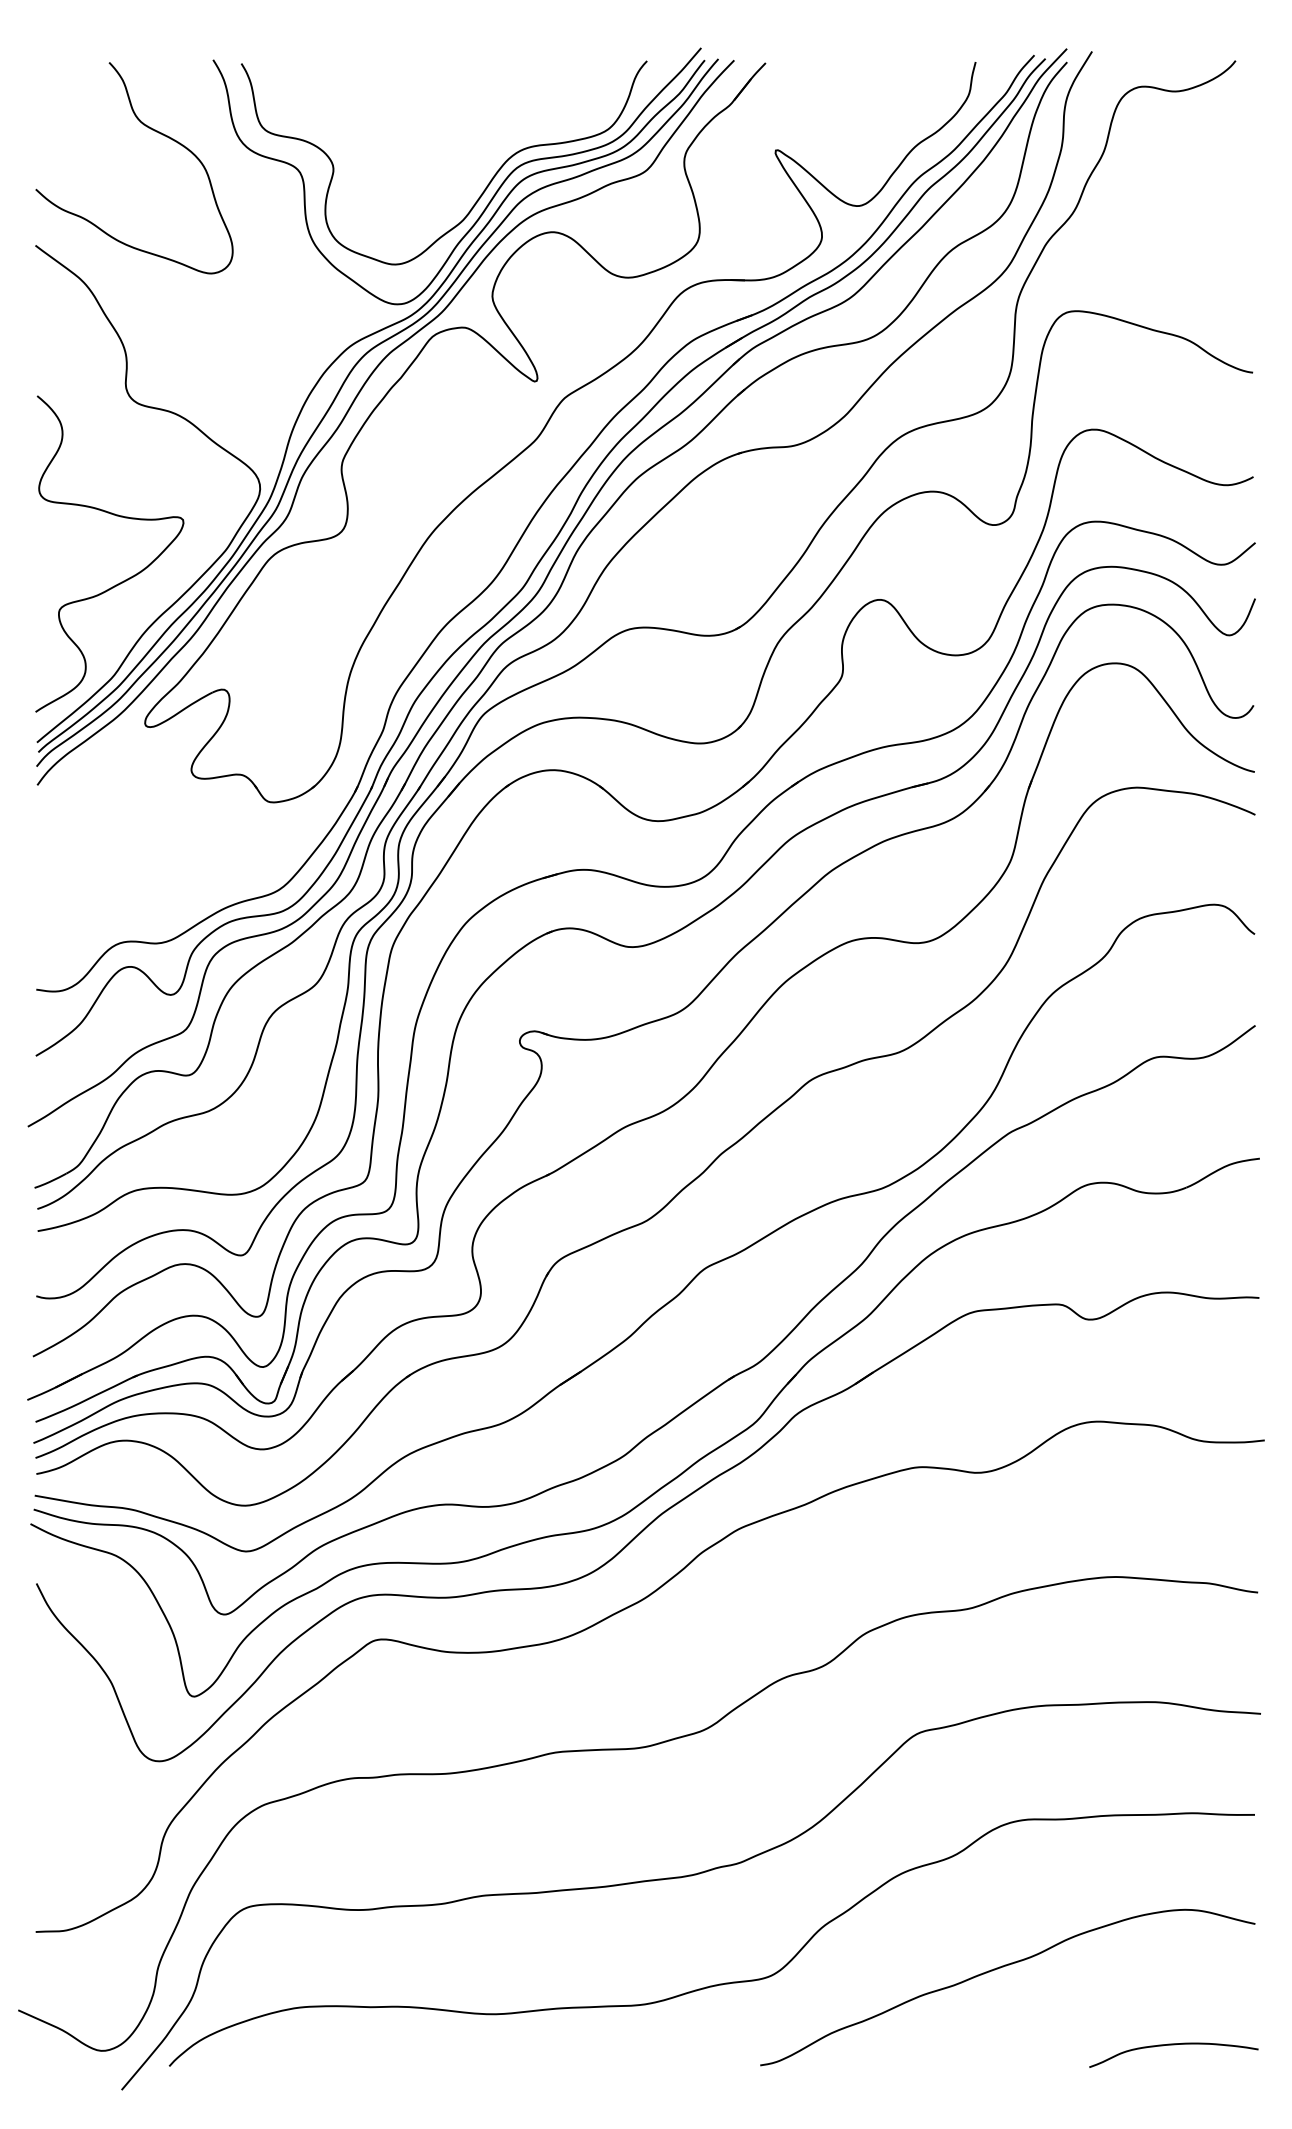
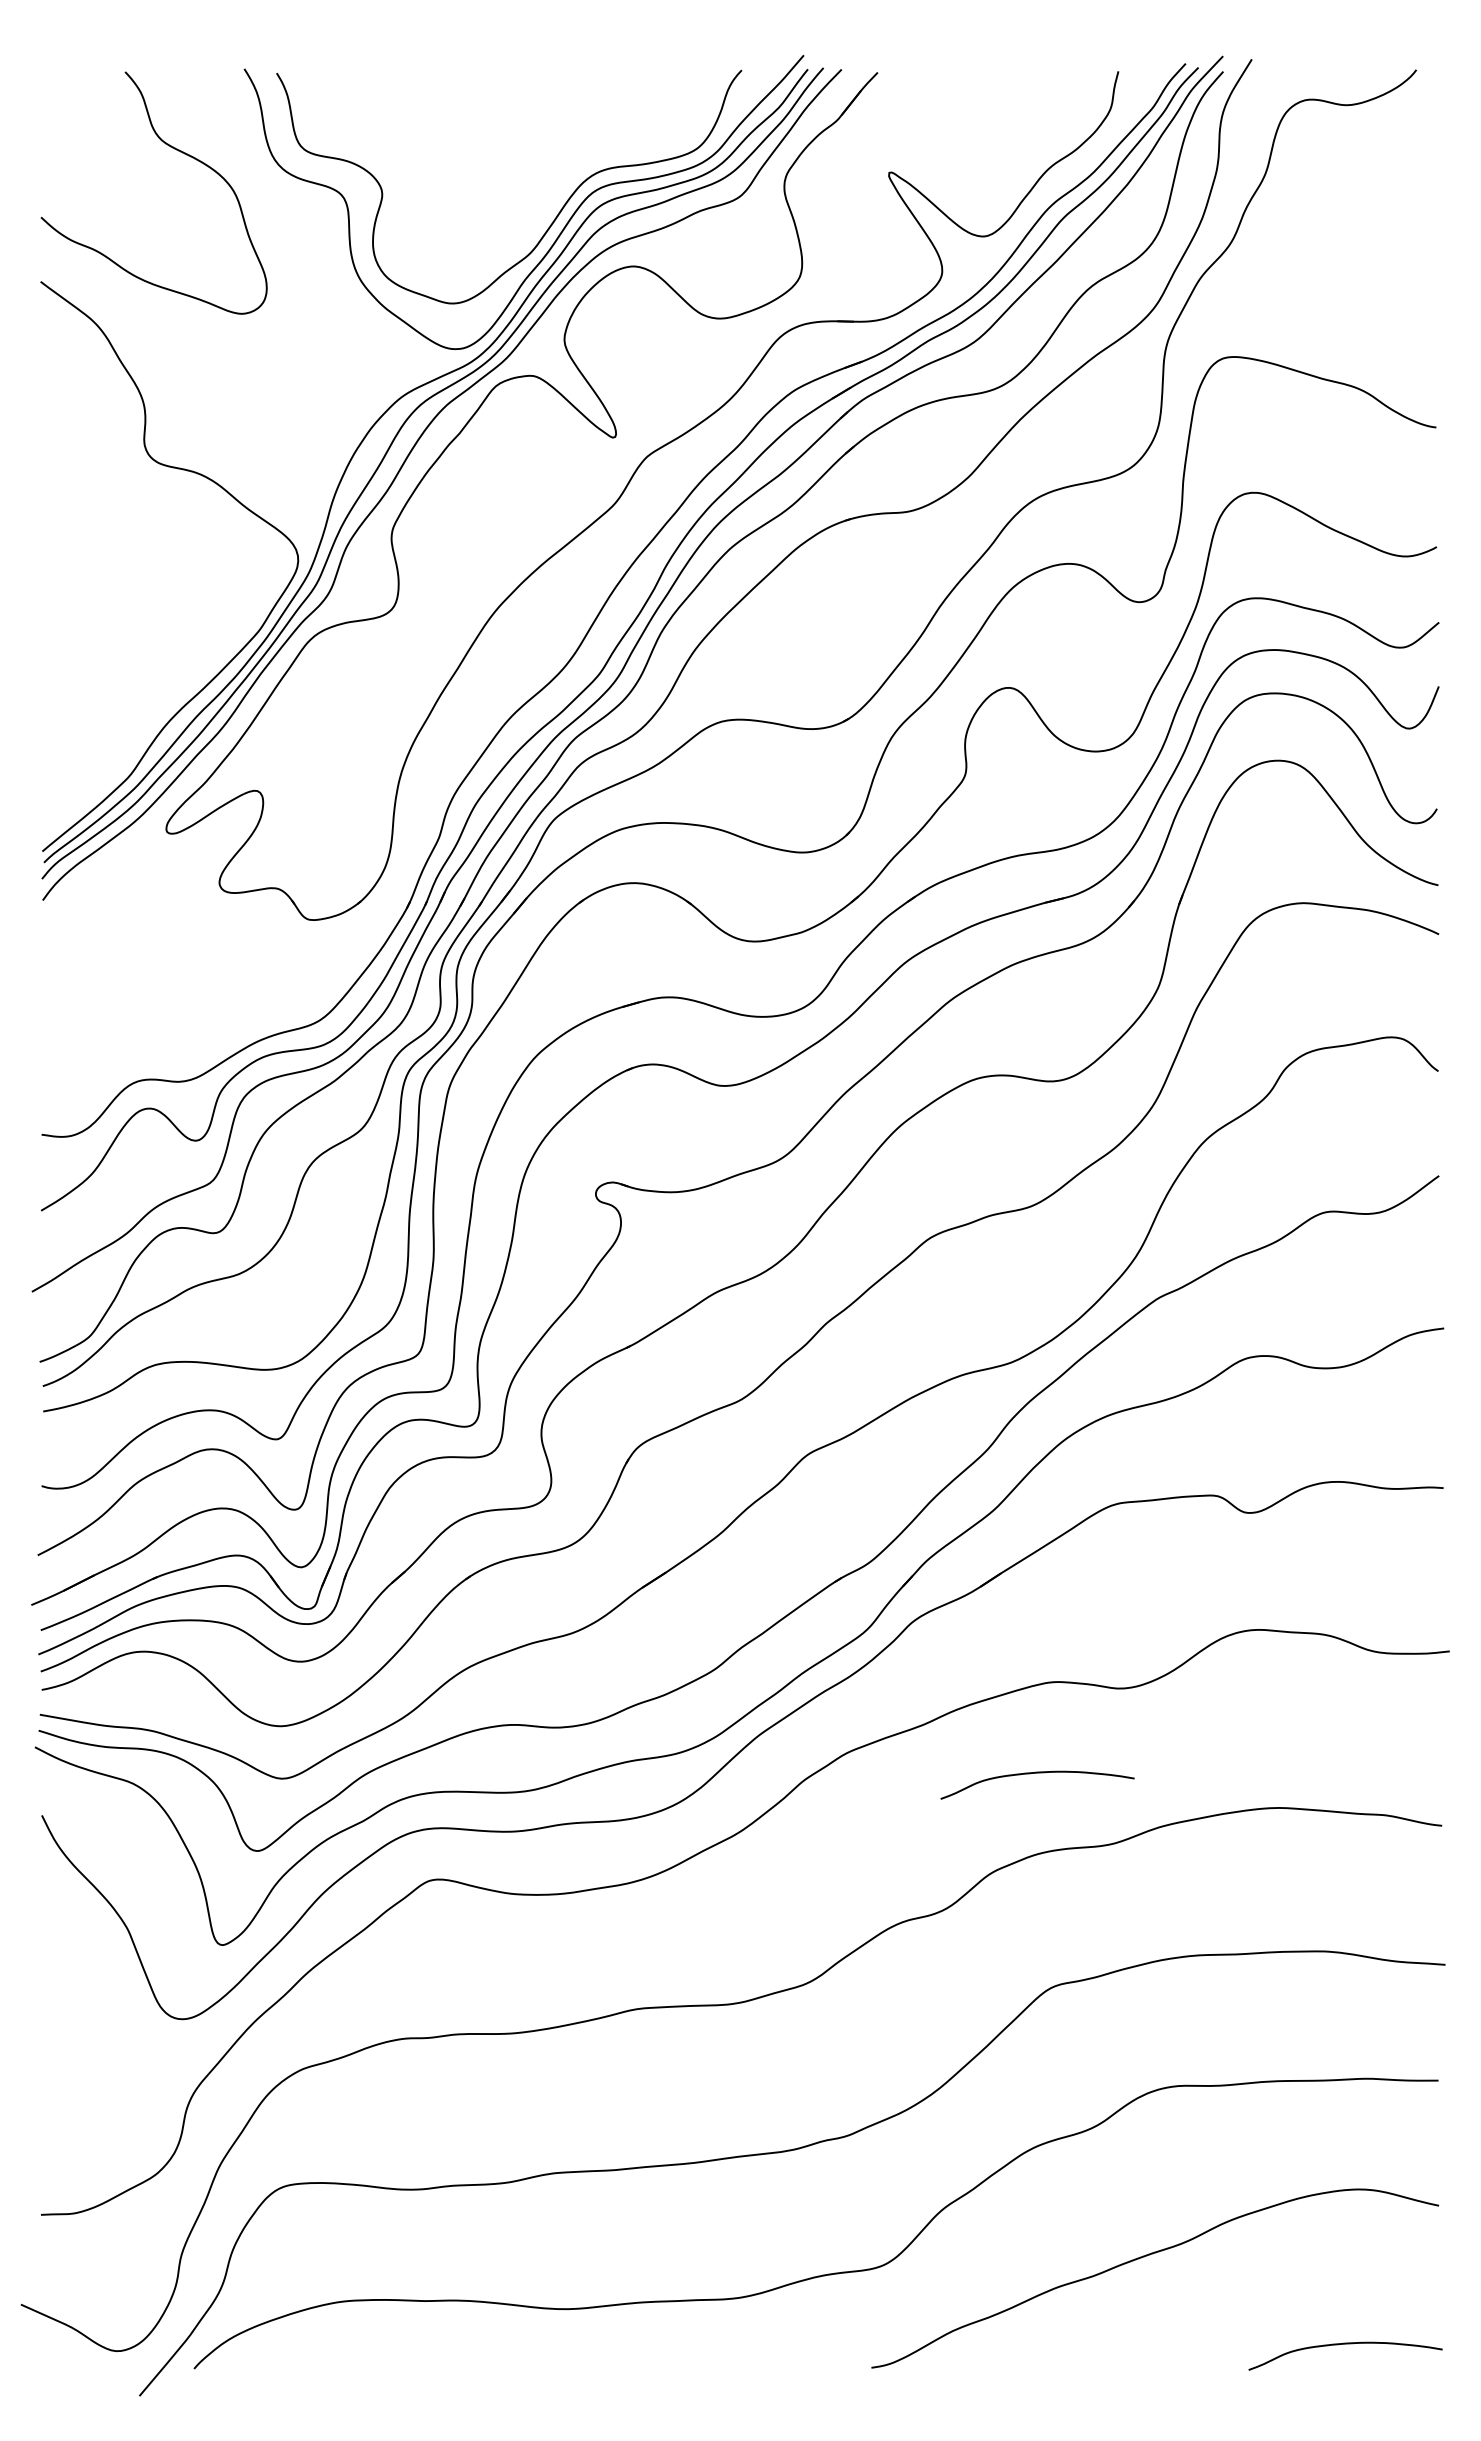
curve: (122, 581) -> (140, 666), removed
curve: (905, 1546) -> (1037, 1773), added

